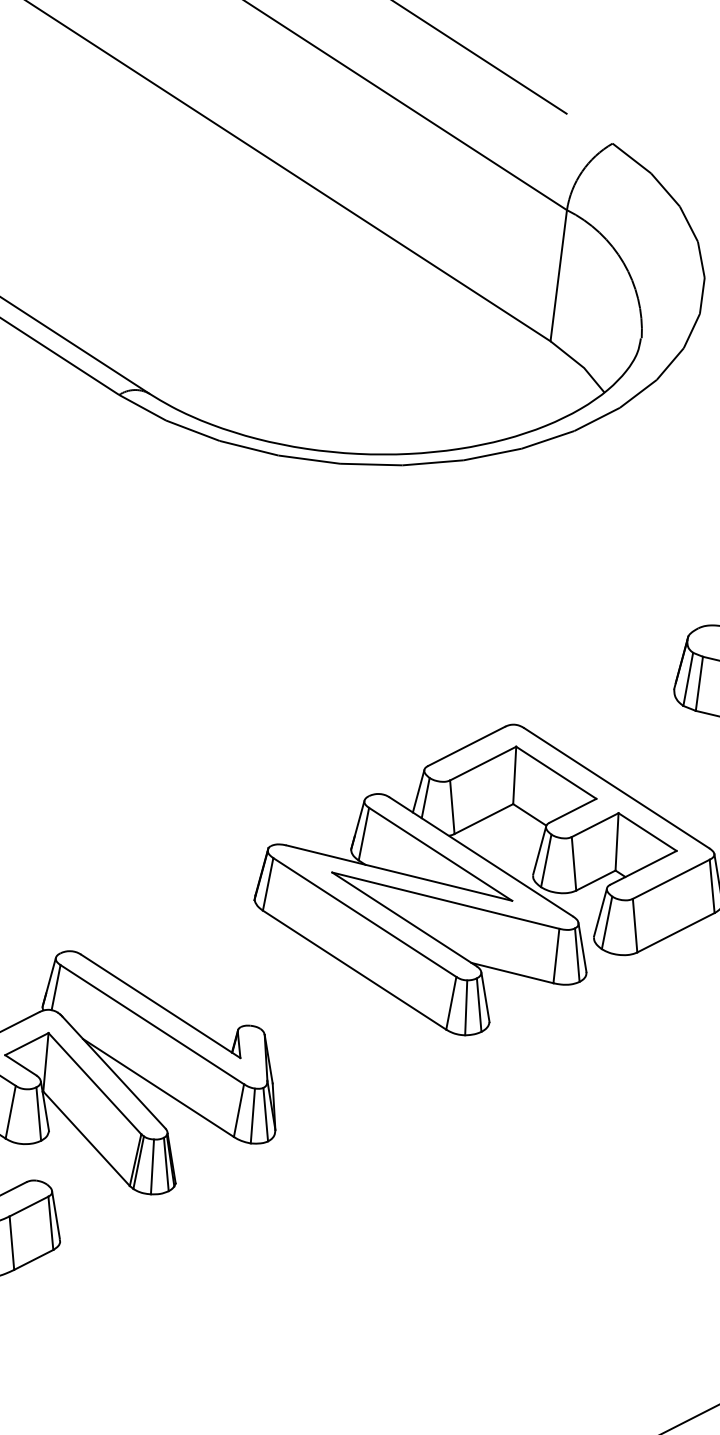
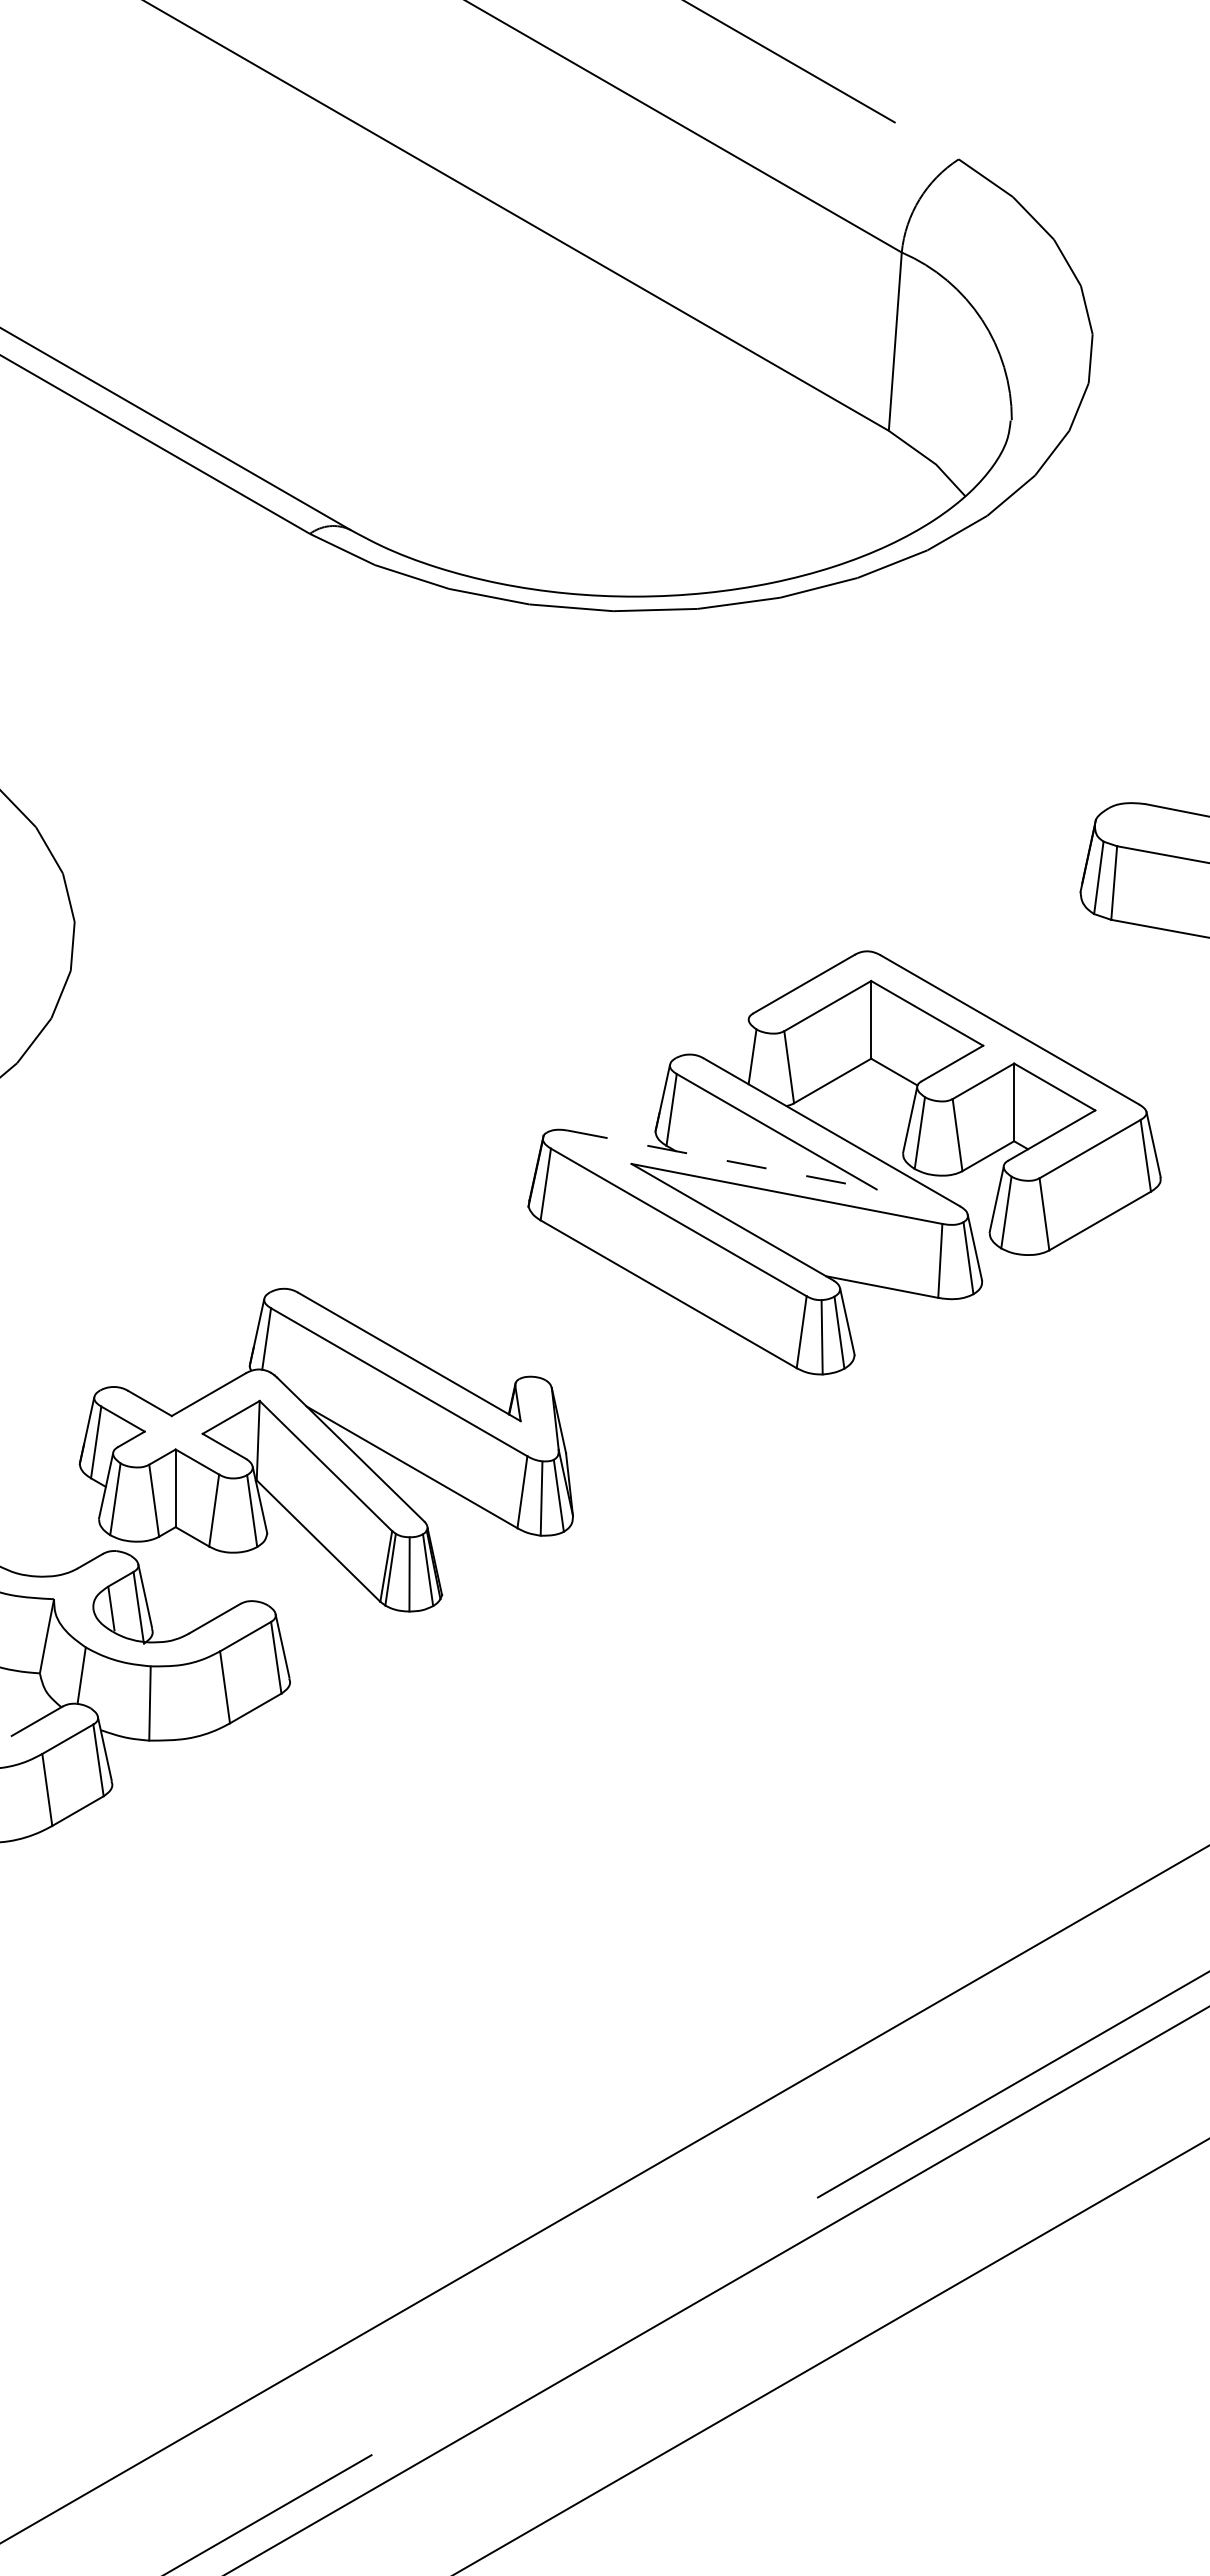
line: (418, 791) -> (742, 1048), removed
line: (399, 873) -> (722, 1160), solid -> dashed

